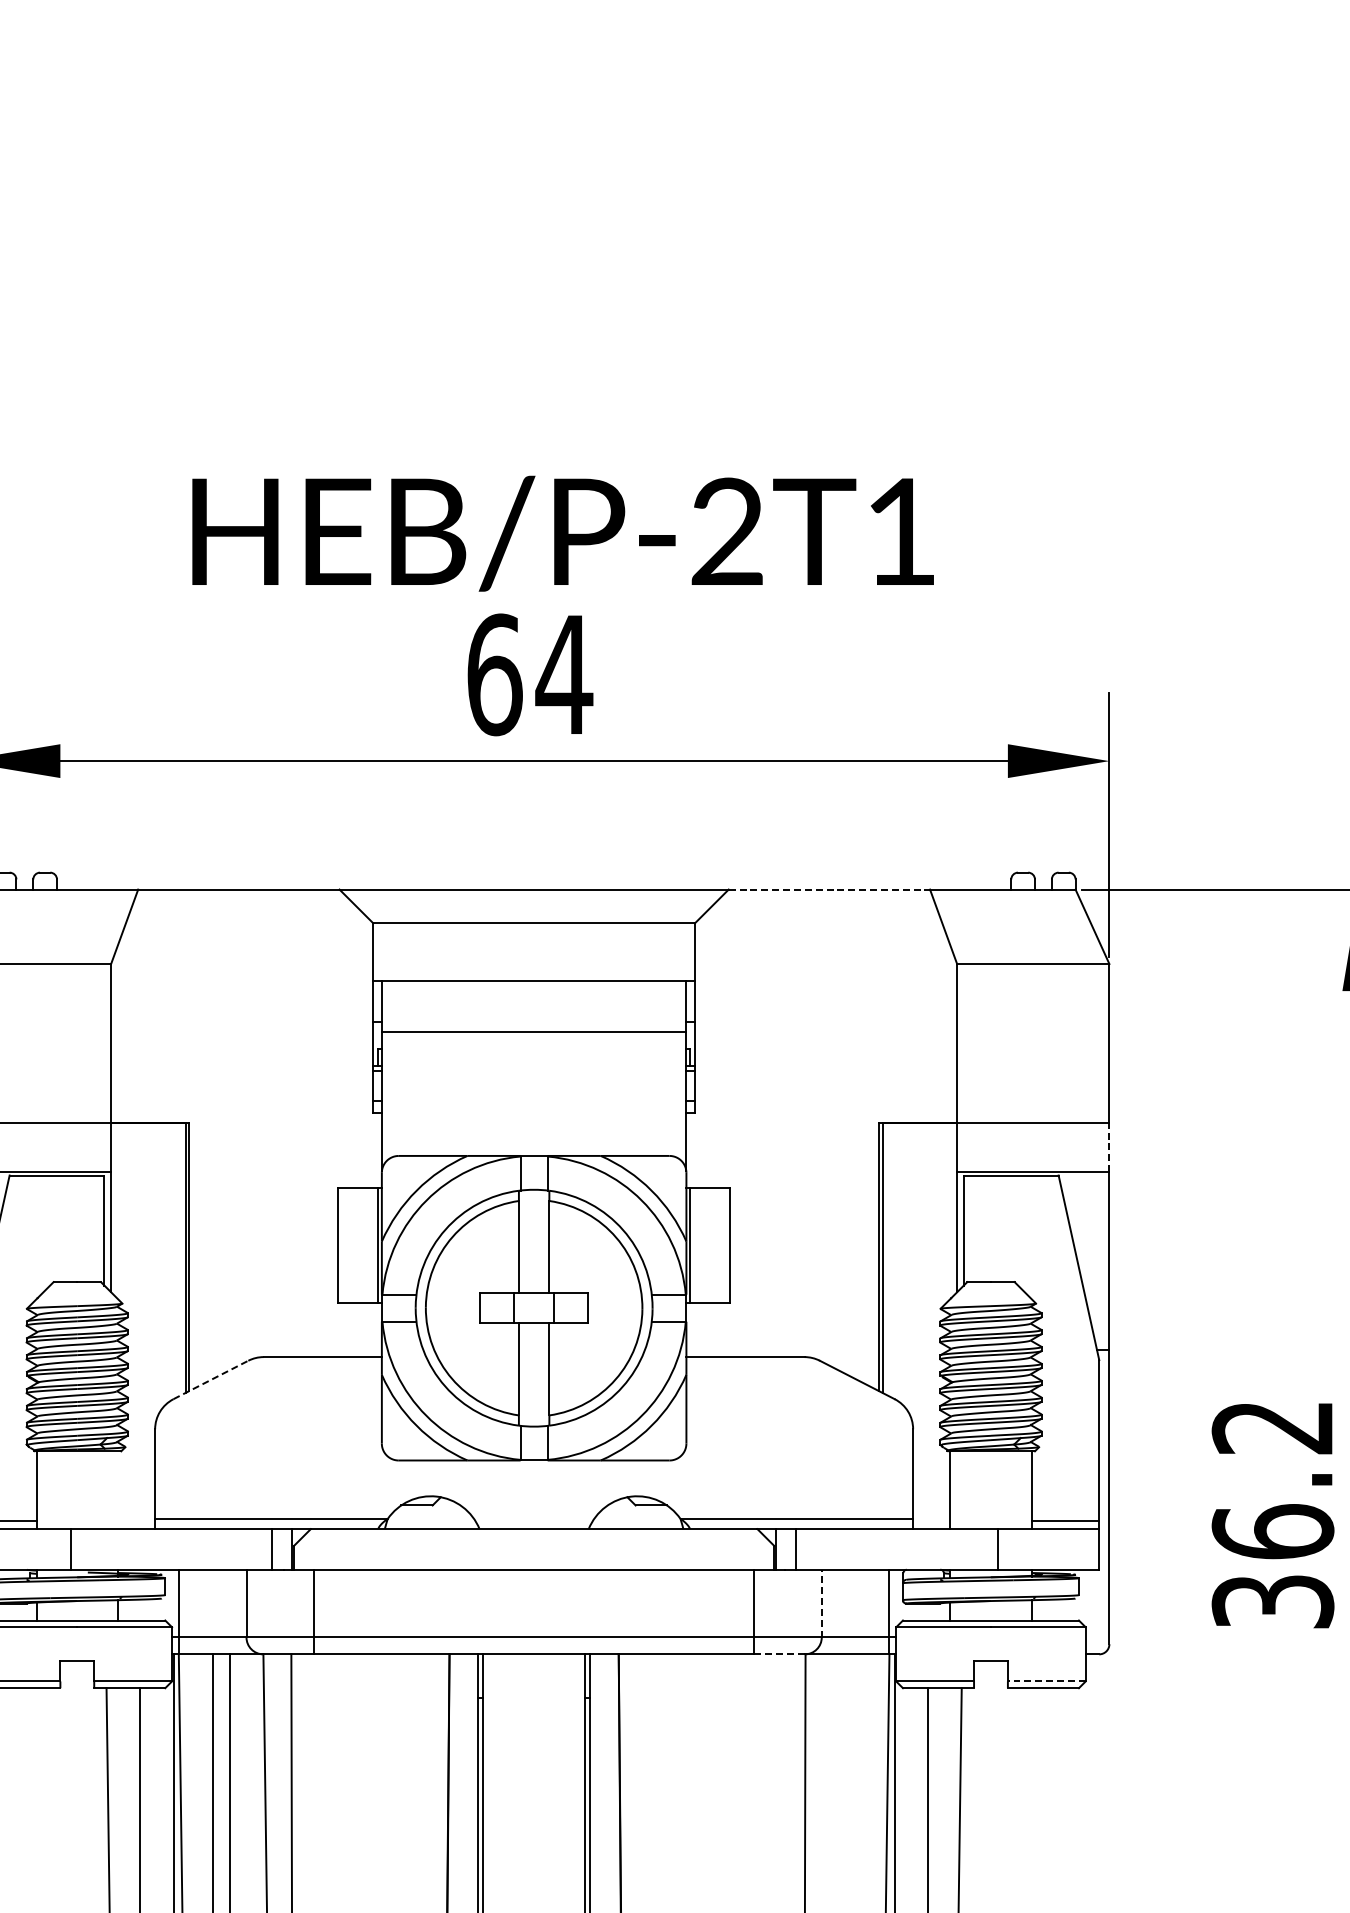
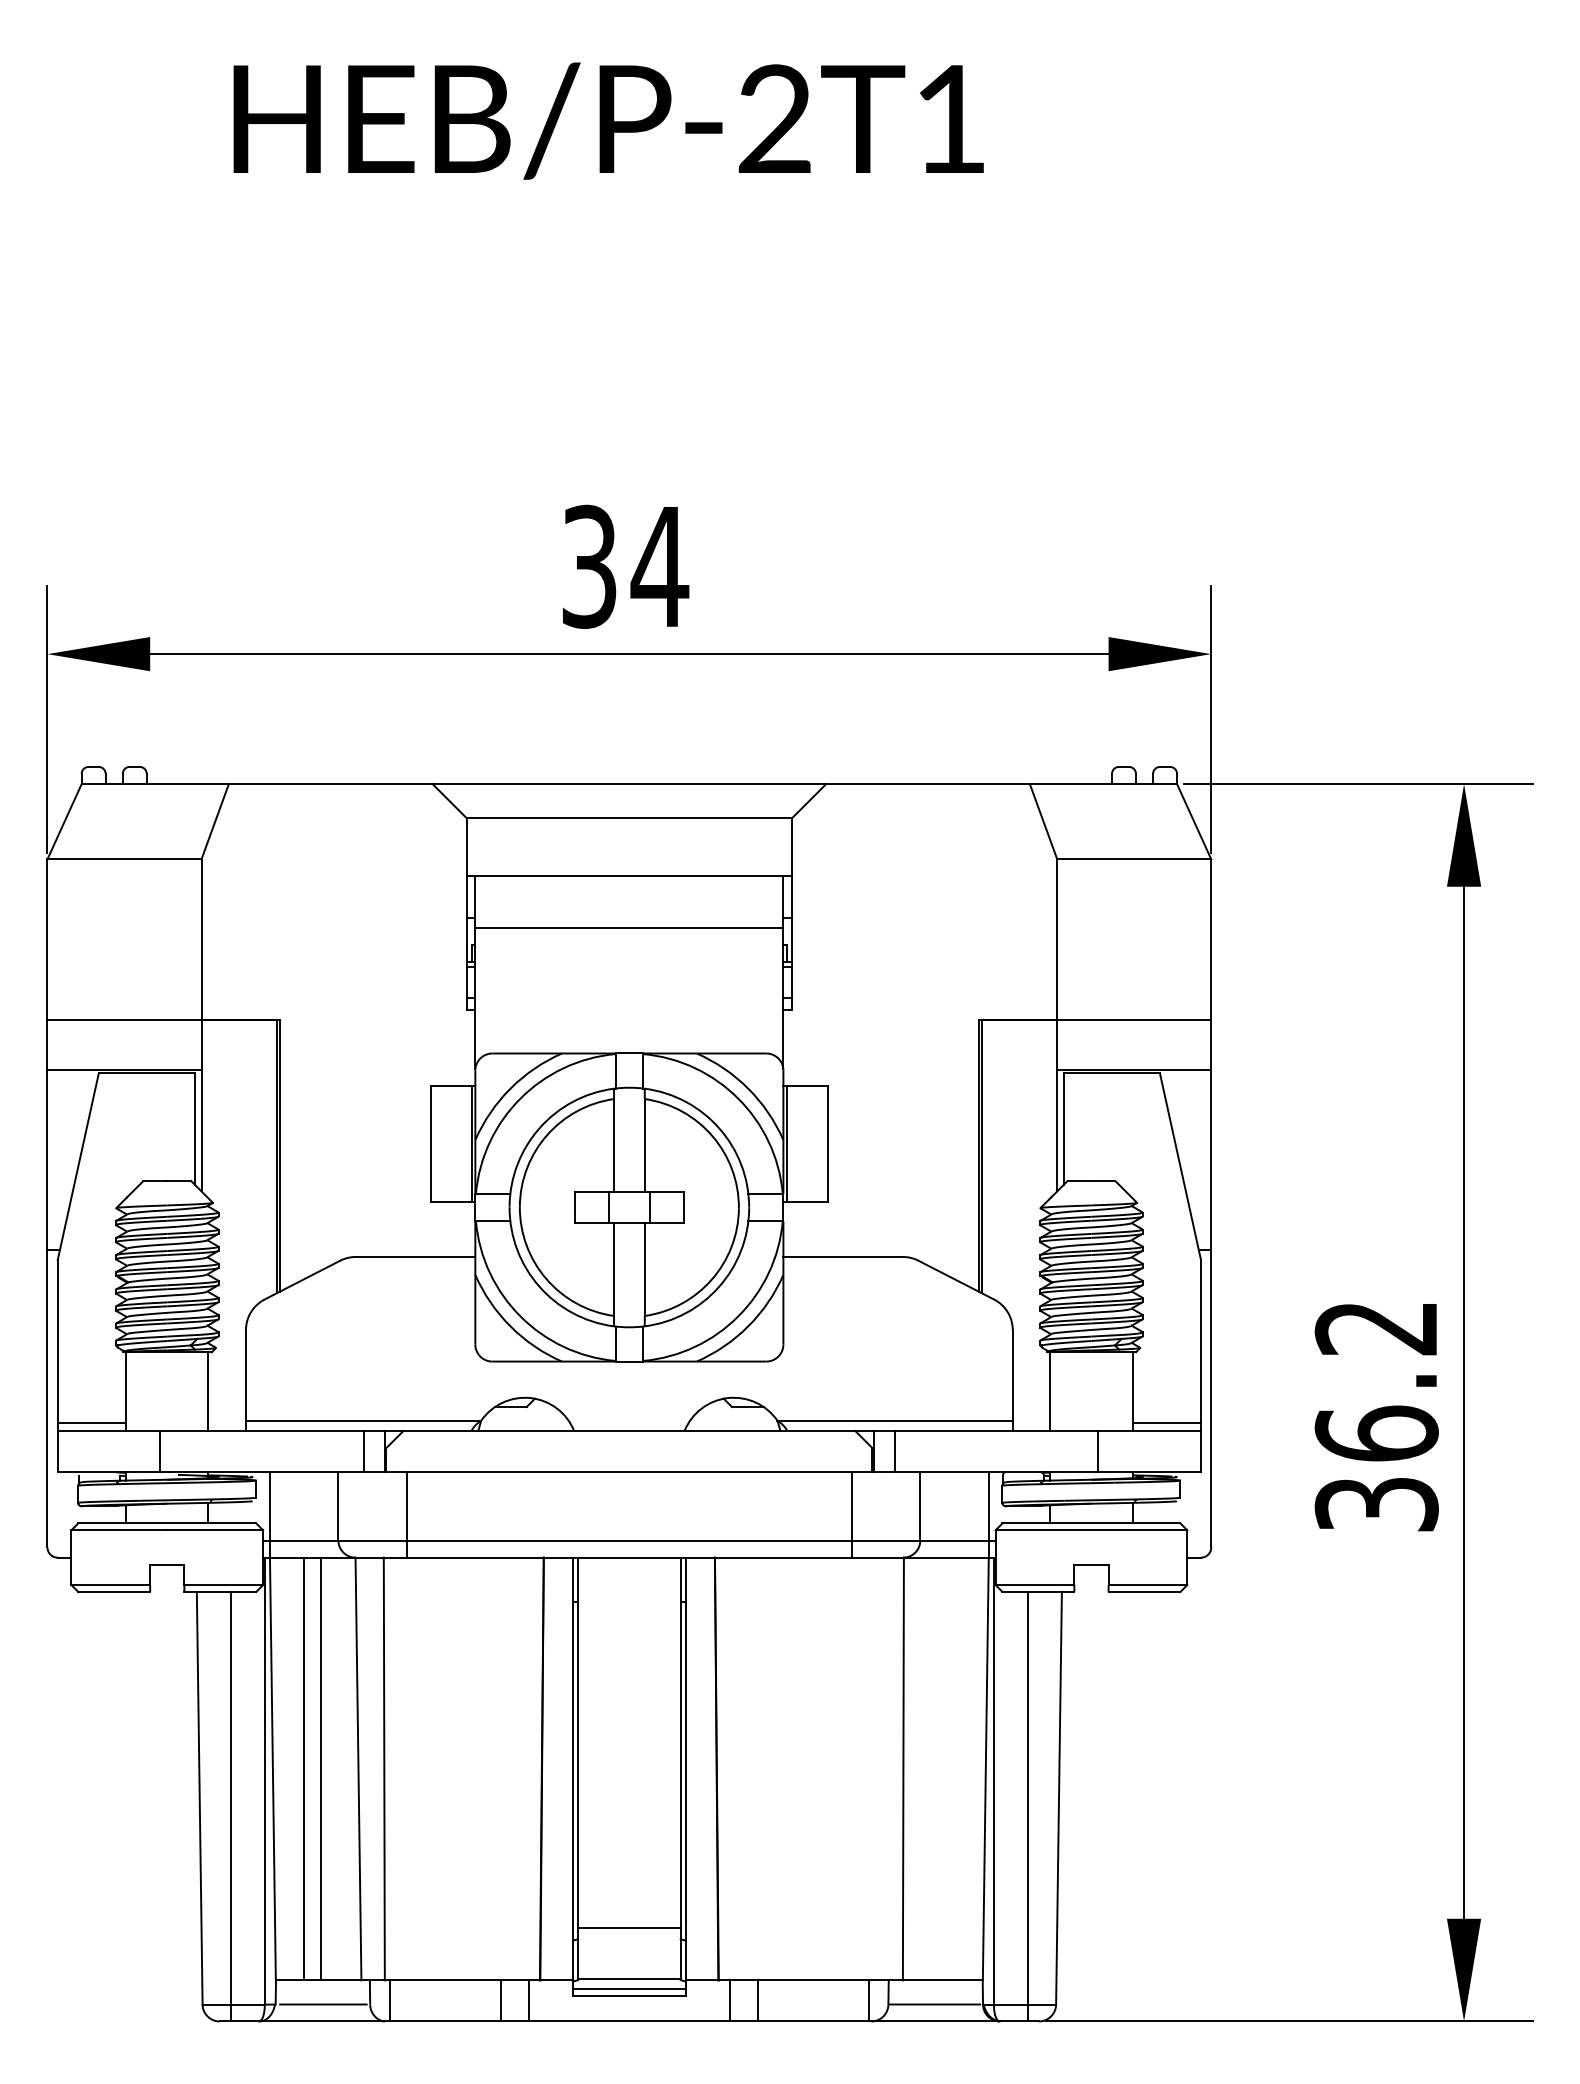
text: (562, 533) -> (608, 120), moved
text: (494, 674) -> (589, 566), 64 -> 34
line: (829, 890) -> (928, 784), dashed -> solid
line: (1109, 1148) -> (1211, 1045), dashed -> solid
line: (210, 1380) -> (302, 1280), dashed -> solid
line: (118, 1490) -> (208, 1391), added
line: (821, 1602) -> (920, 1505), dashed -> solid
line: (779, 1654) -> (877, 1557), dashed -> solid
line: (1046, 1681) -> (1147, 1585), dashed -> solid

